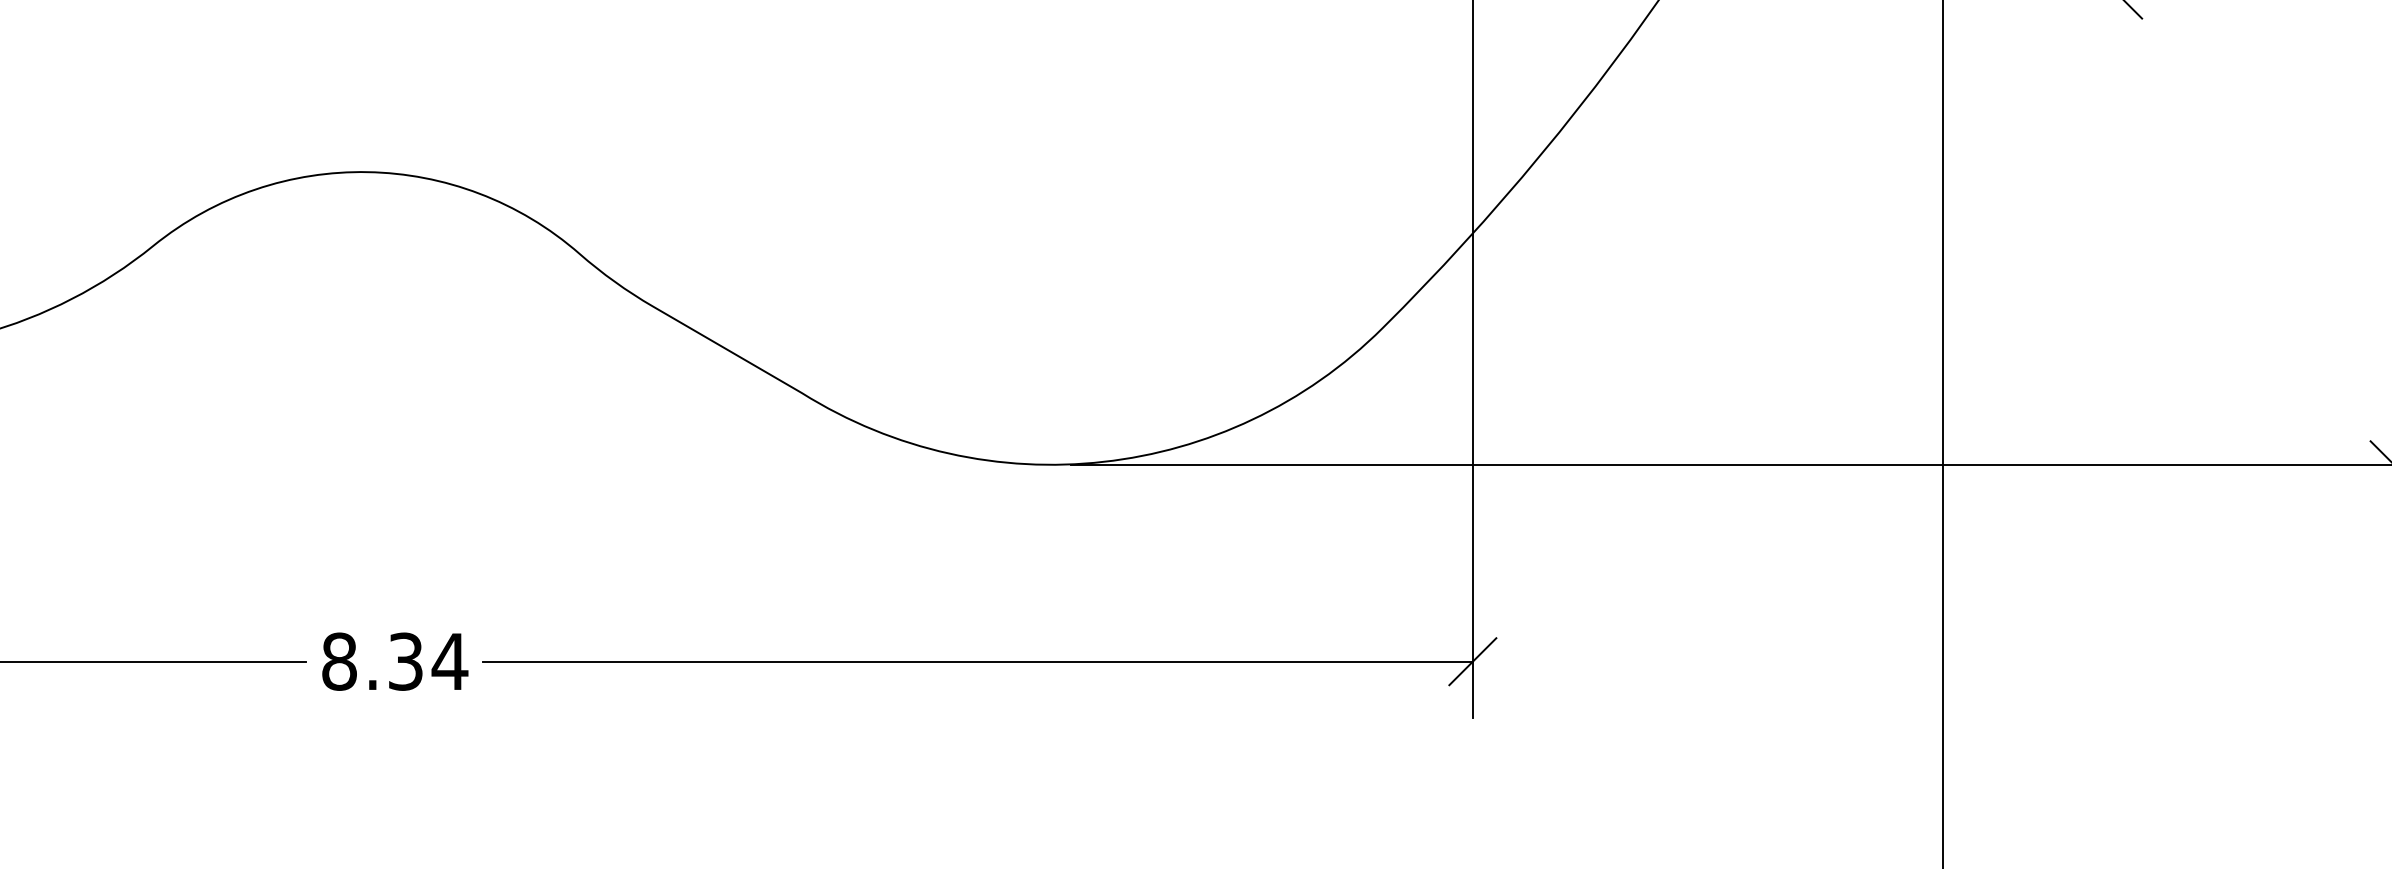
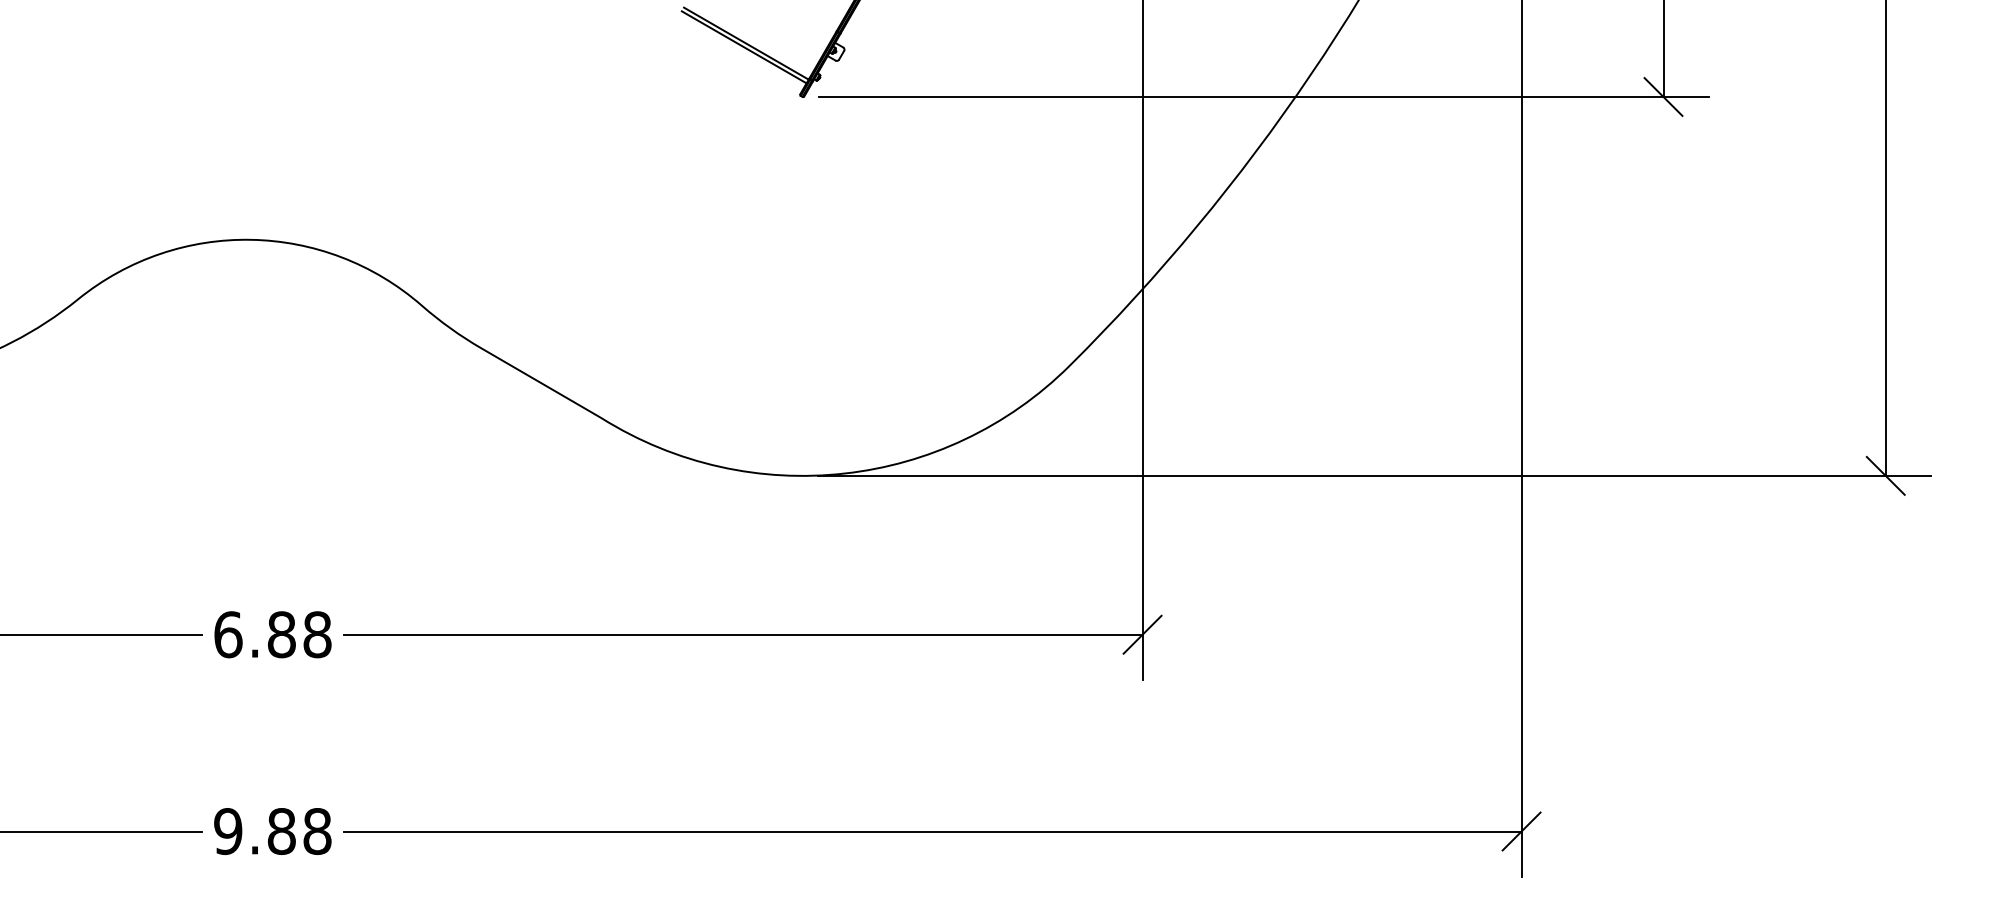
text: (395, 661) -> (273, 634), 8.34 -> 6.88

